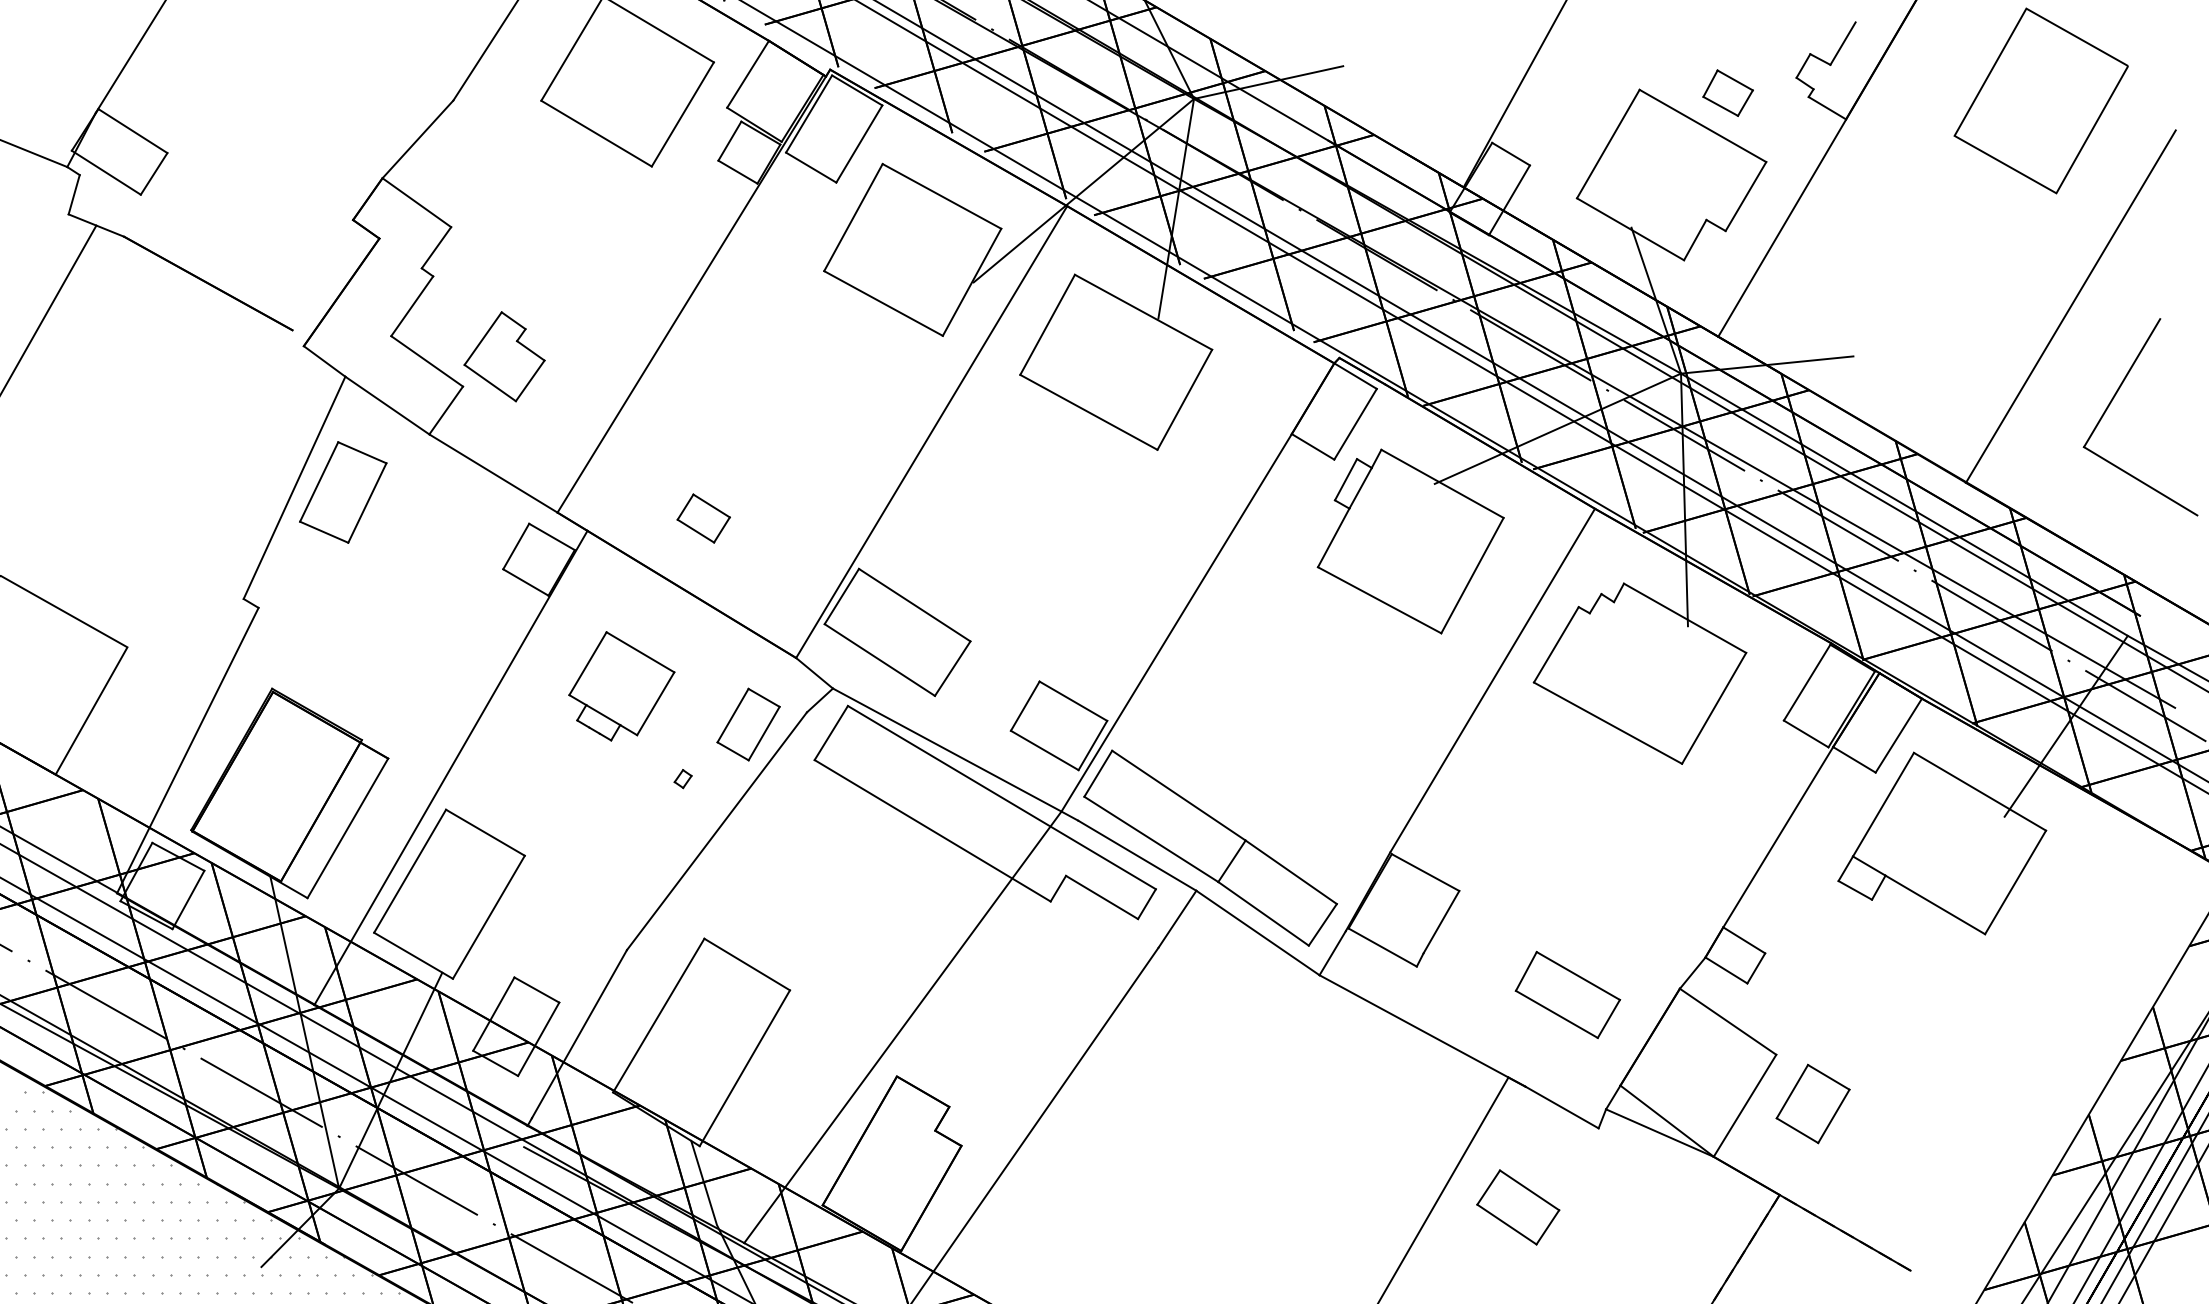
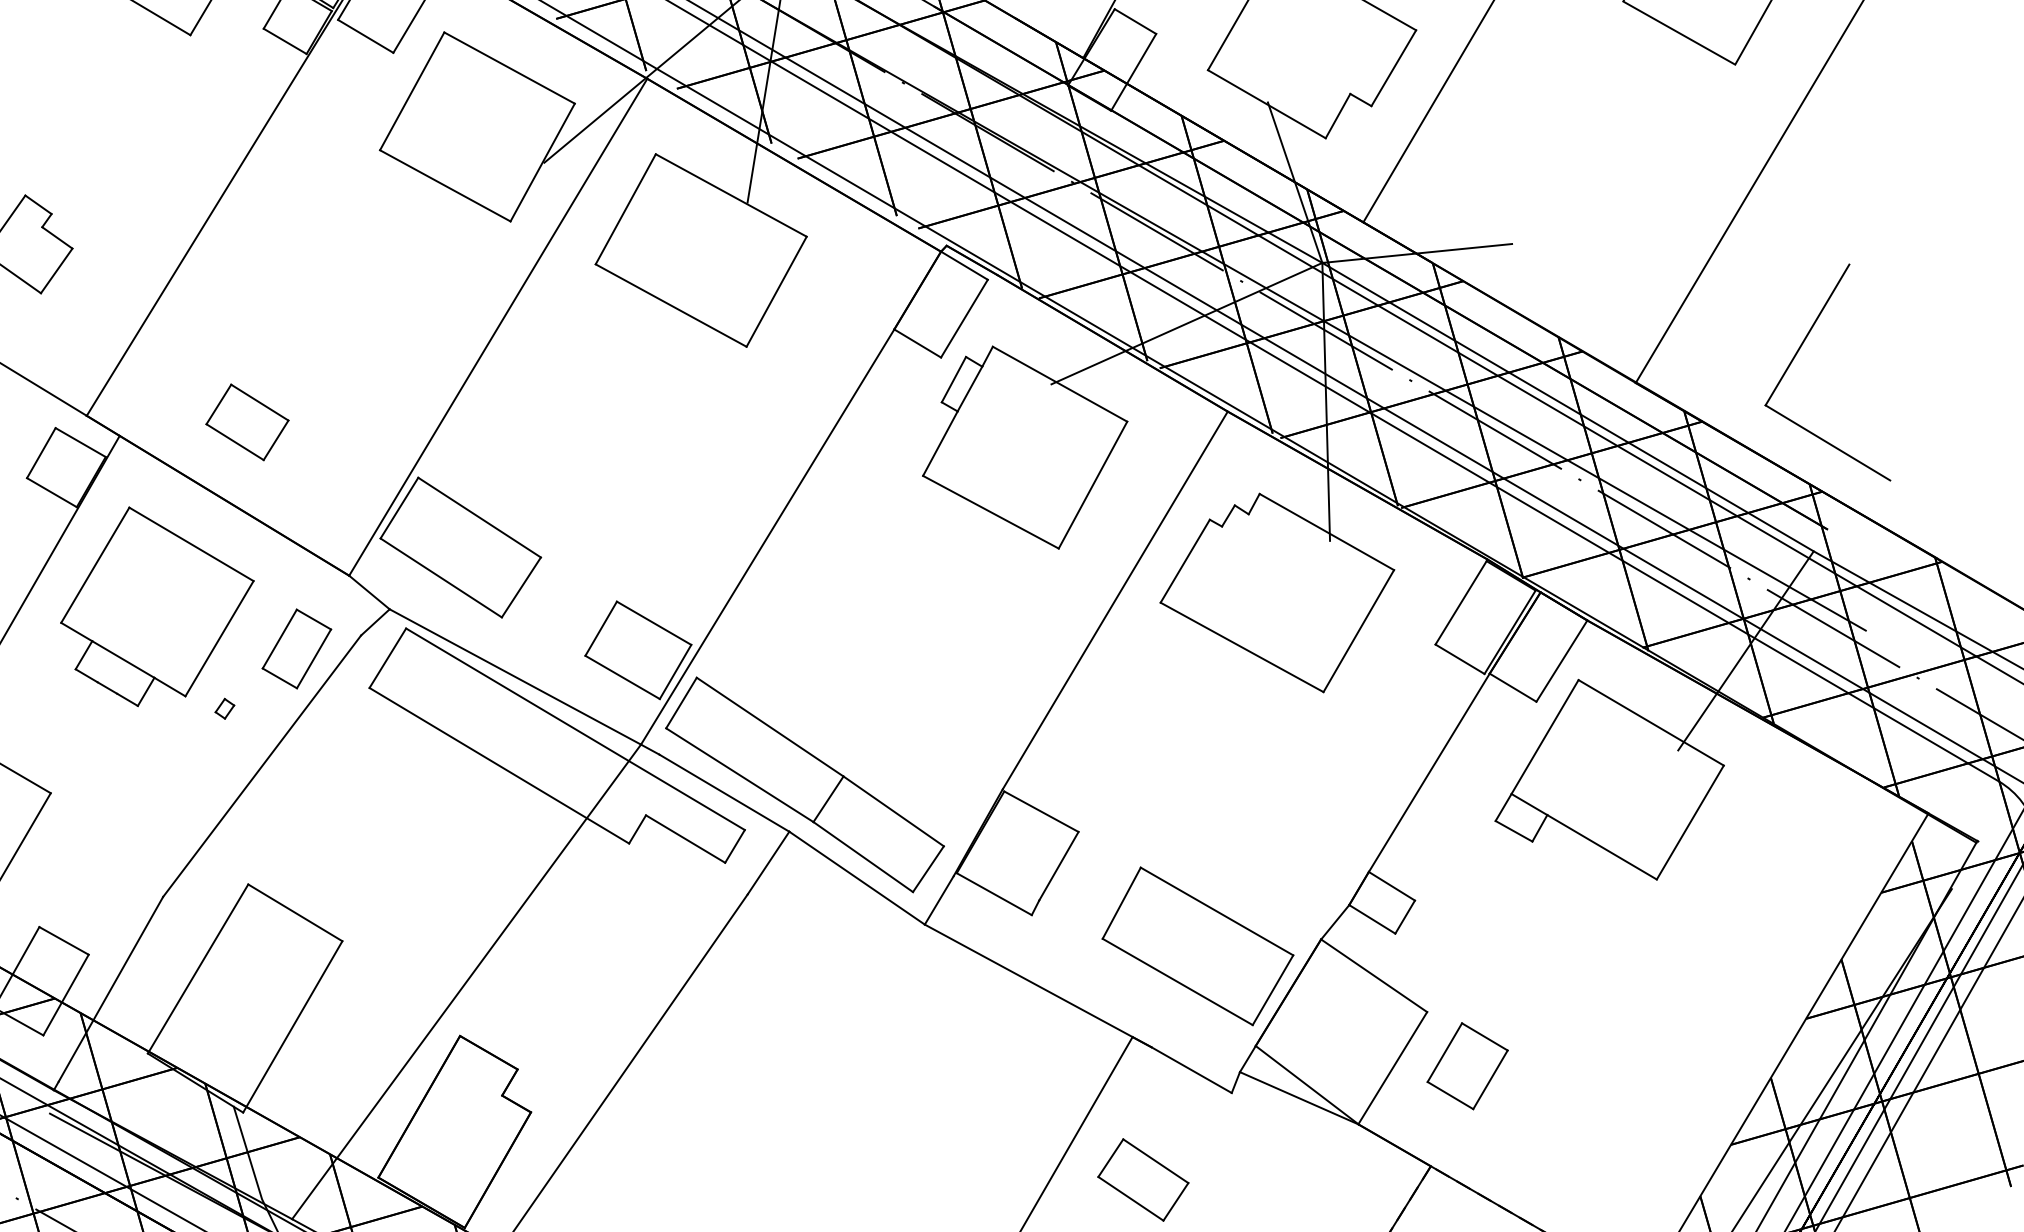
part: (2114, 398) -> (1799, 351), moved
part: (703, 518) -> (247, 422), size x1.43
part: (621, 686) -> (157, 607), size x1.67
part: (1567, 994) -> (1197, 945), size x1.67

